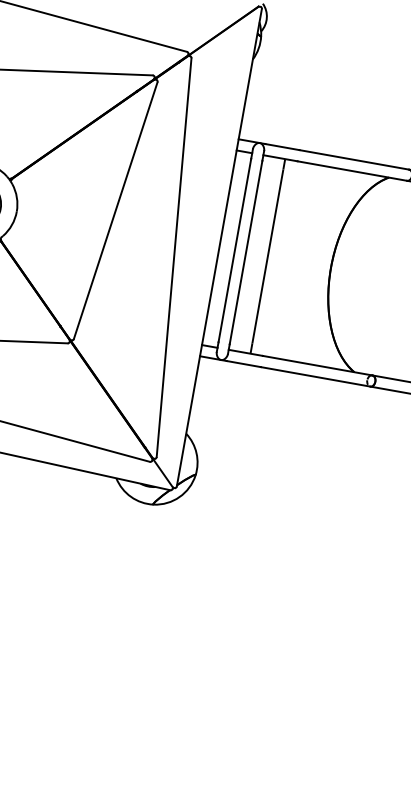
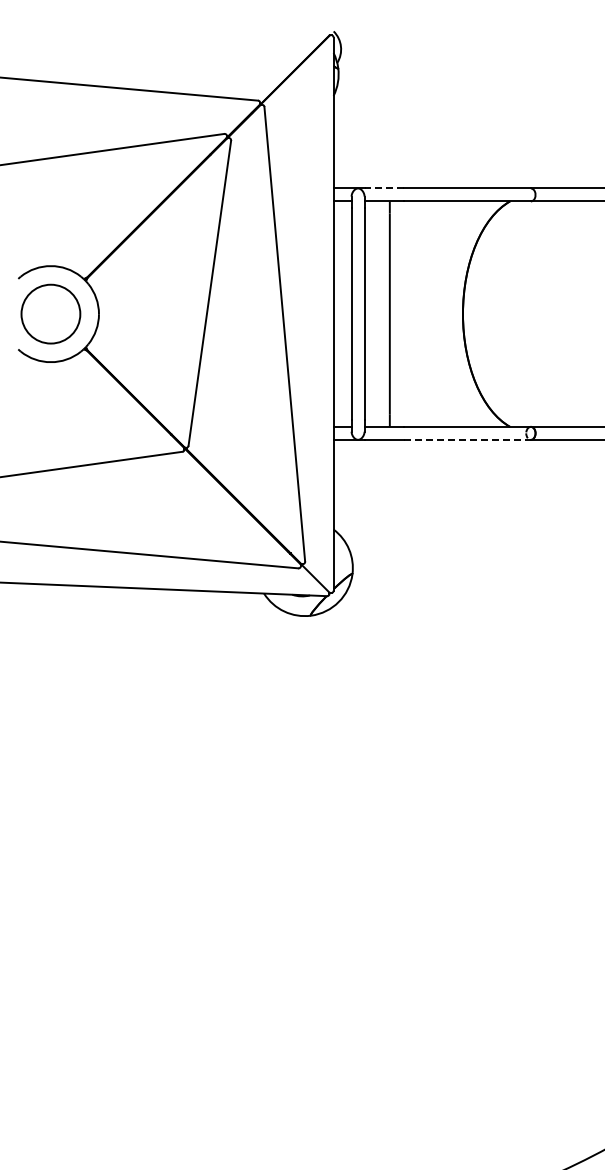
line: (282, 147) -> (384, 188), solid -> dashed
line: (316, 376) -> (468, 439), solid -> dashed

